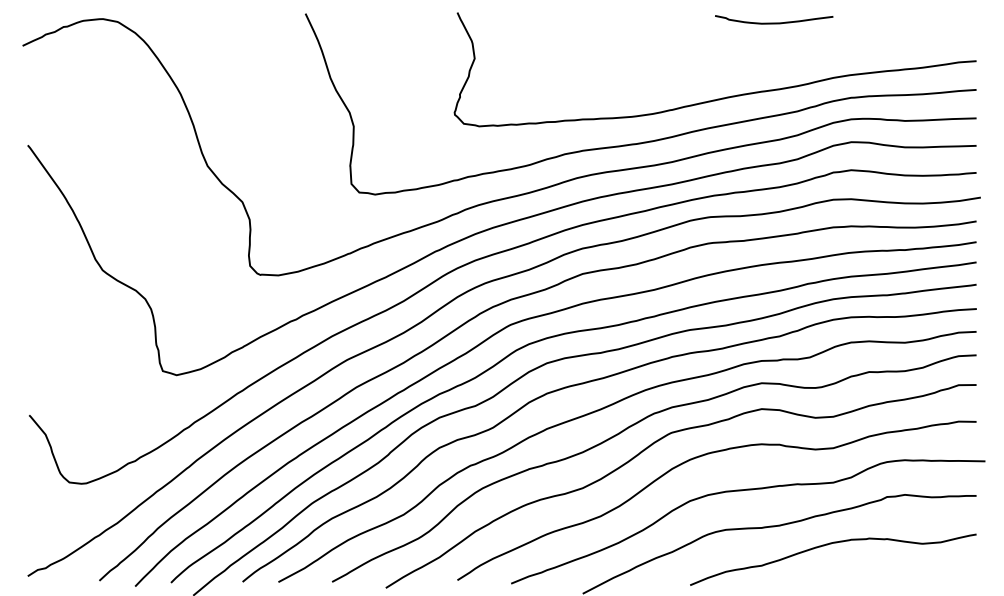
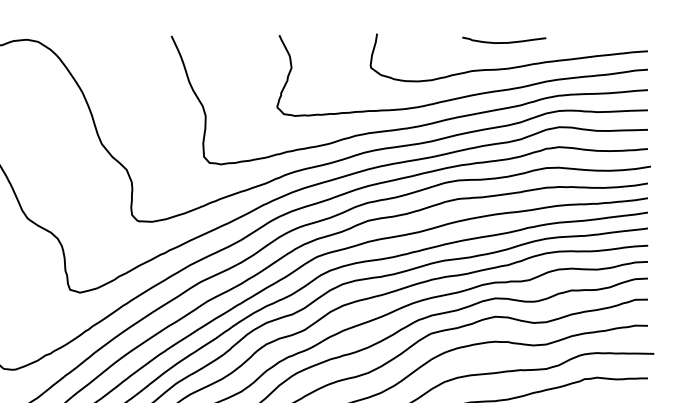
curve: (785, 57) -> (512, 67), added

